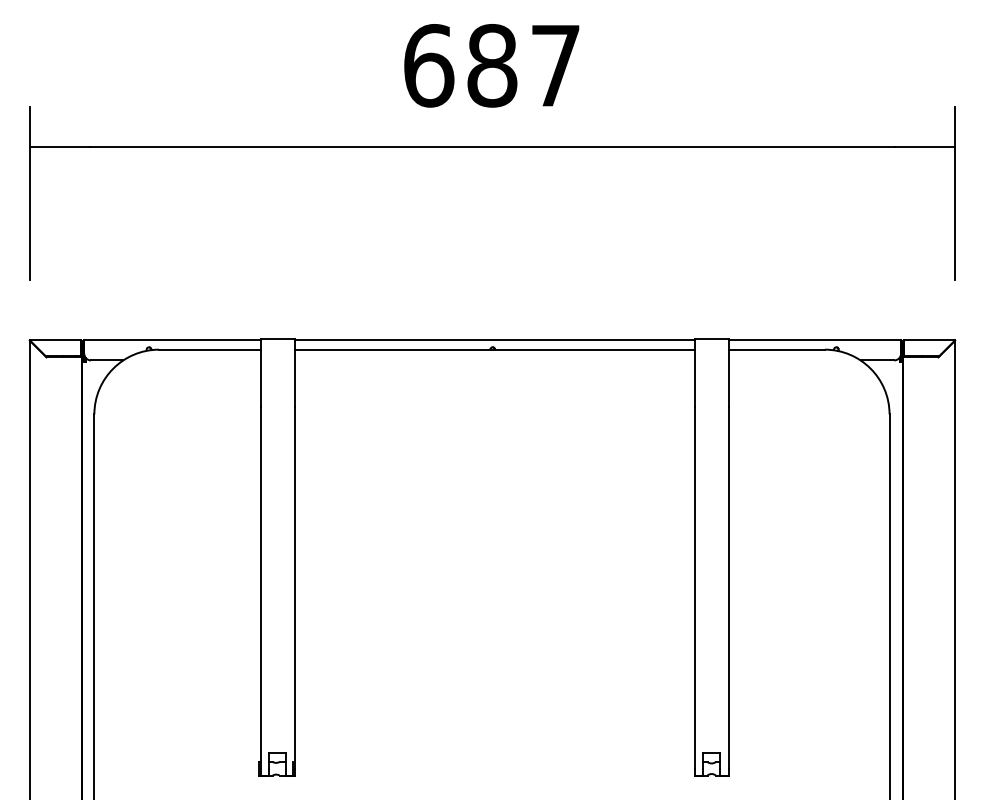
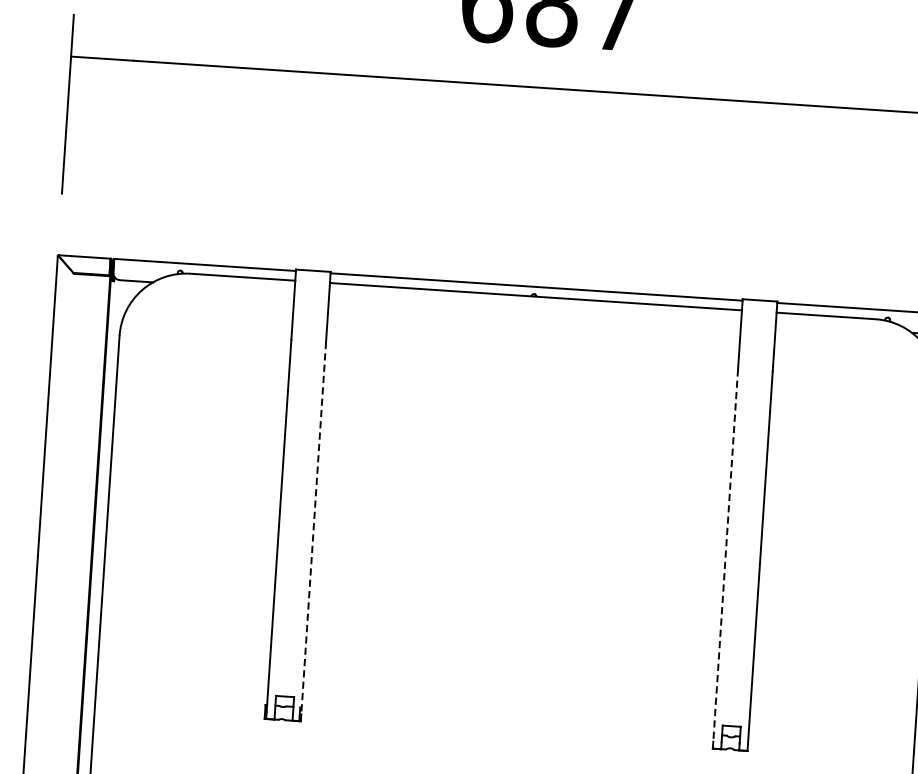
line: (294, 587) -> (313, 527), solid -> dashed
line: (694, 587) -> (725, 555), solid -> dashed

